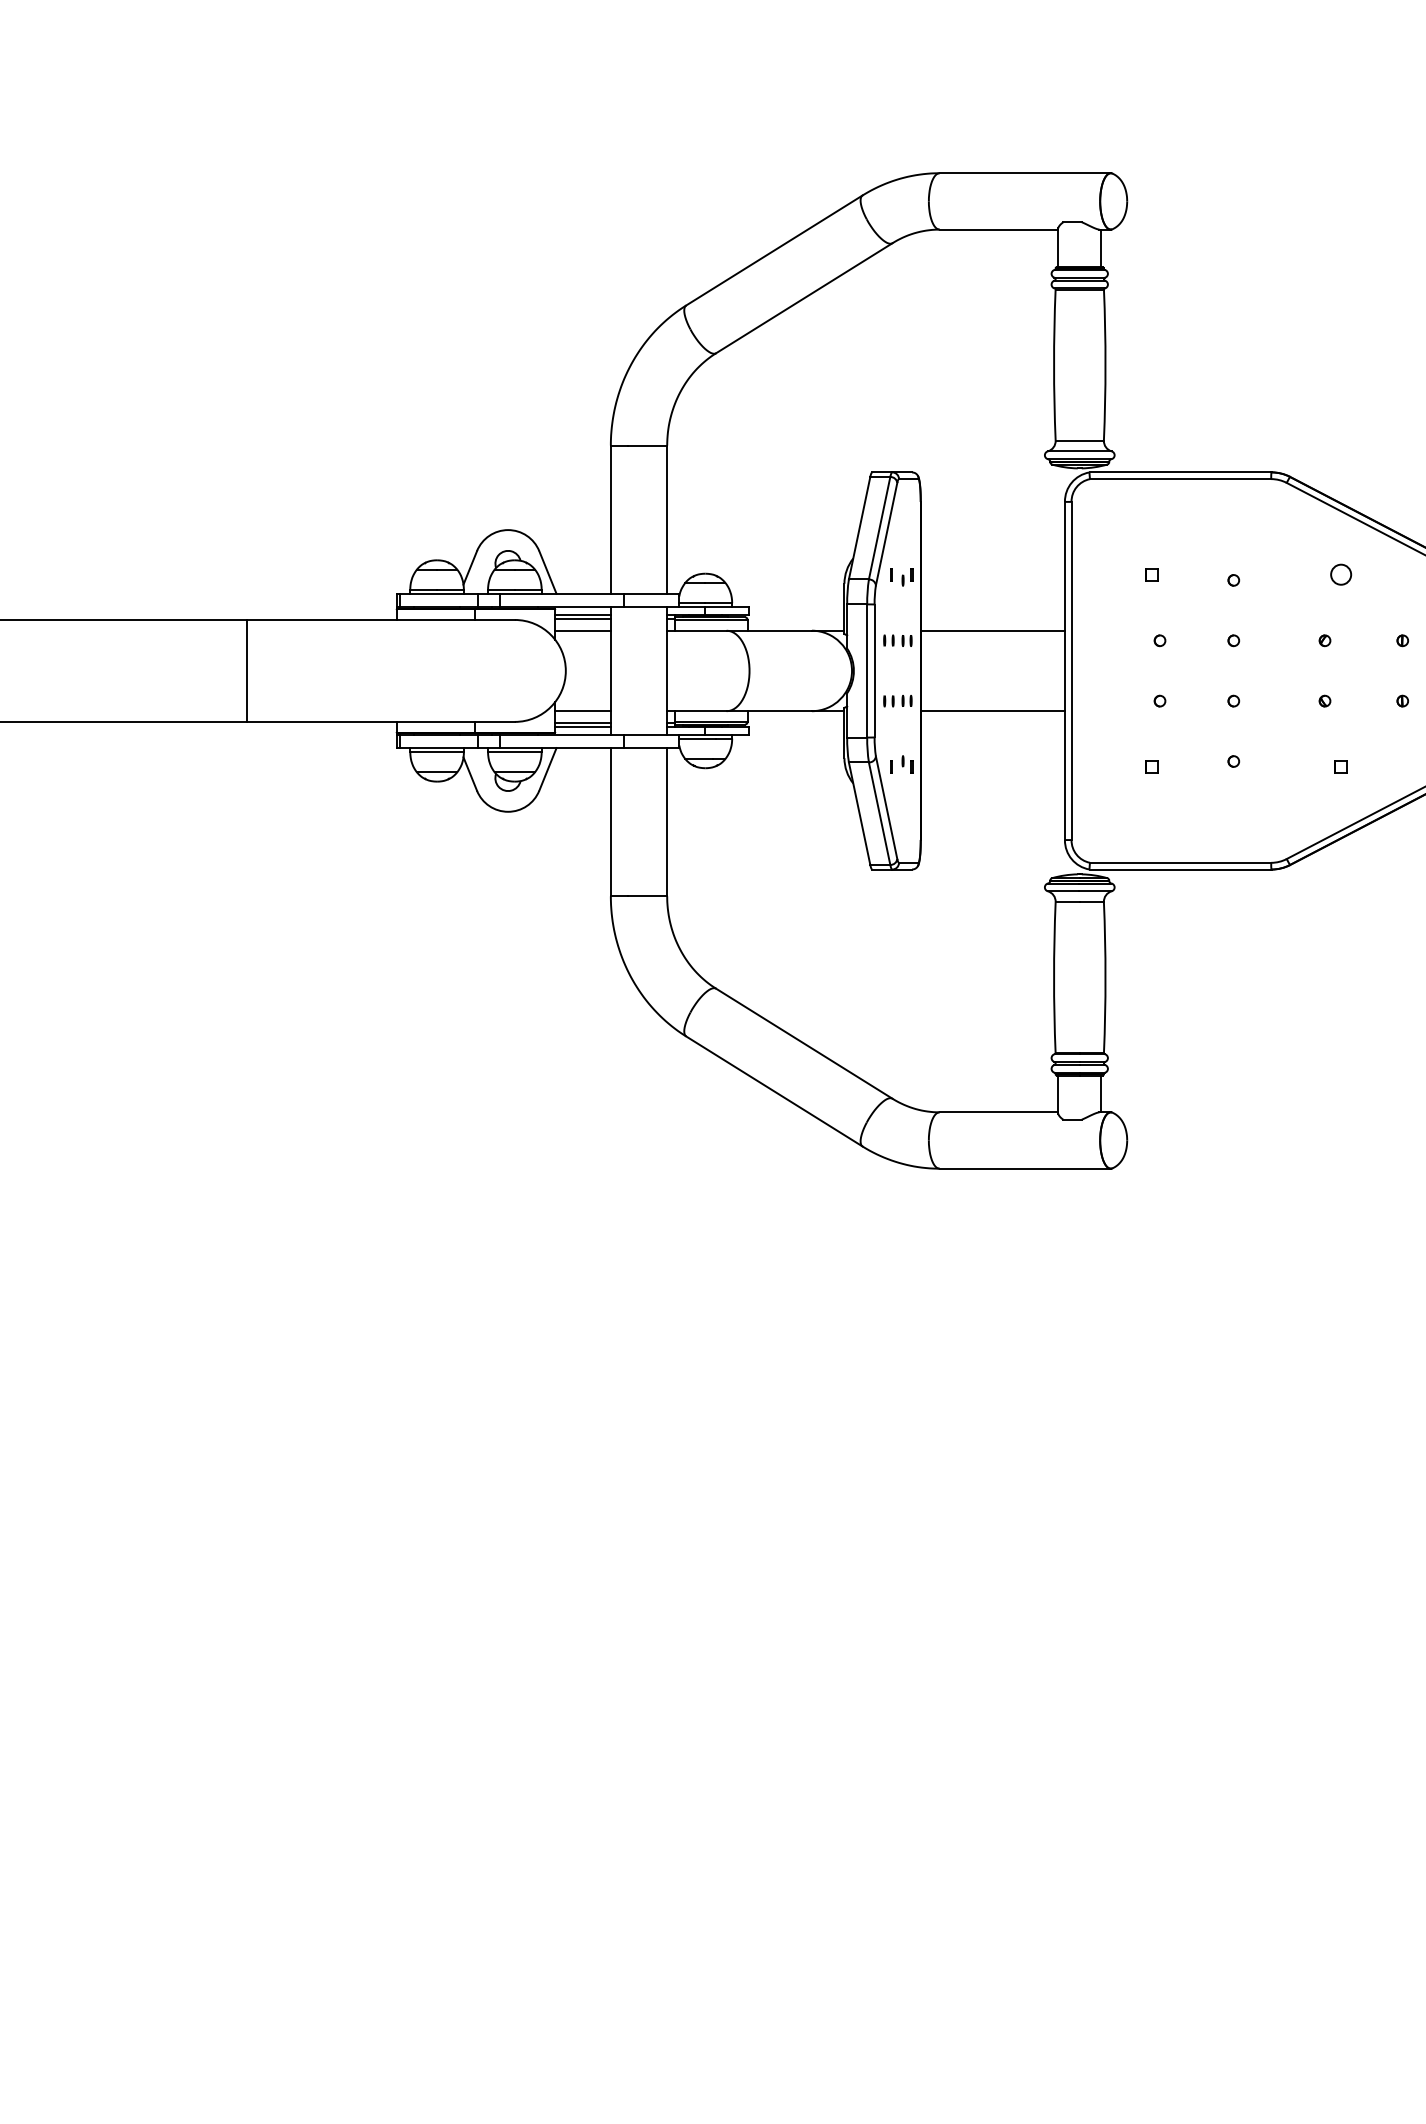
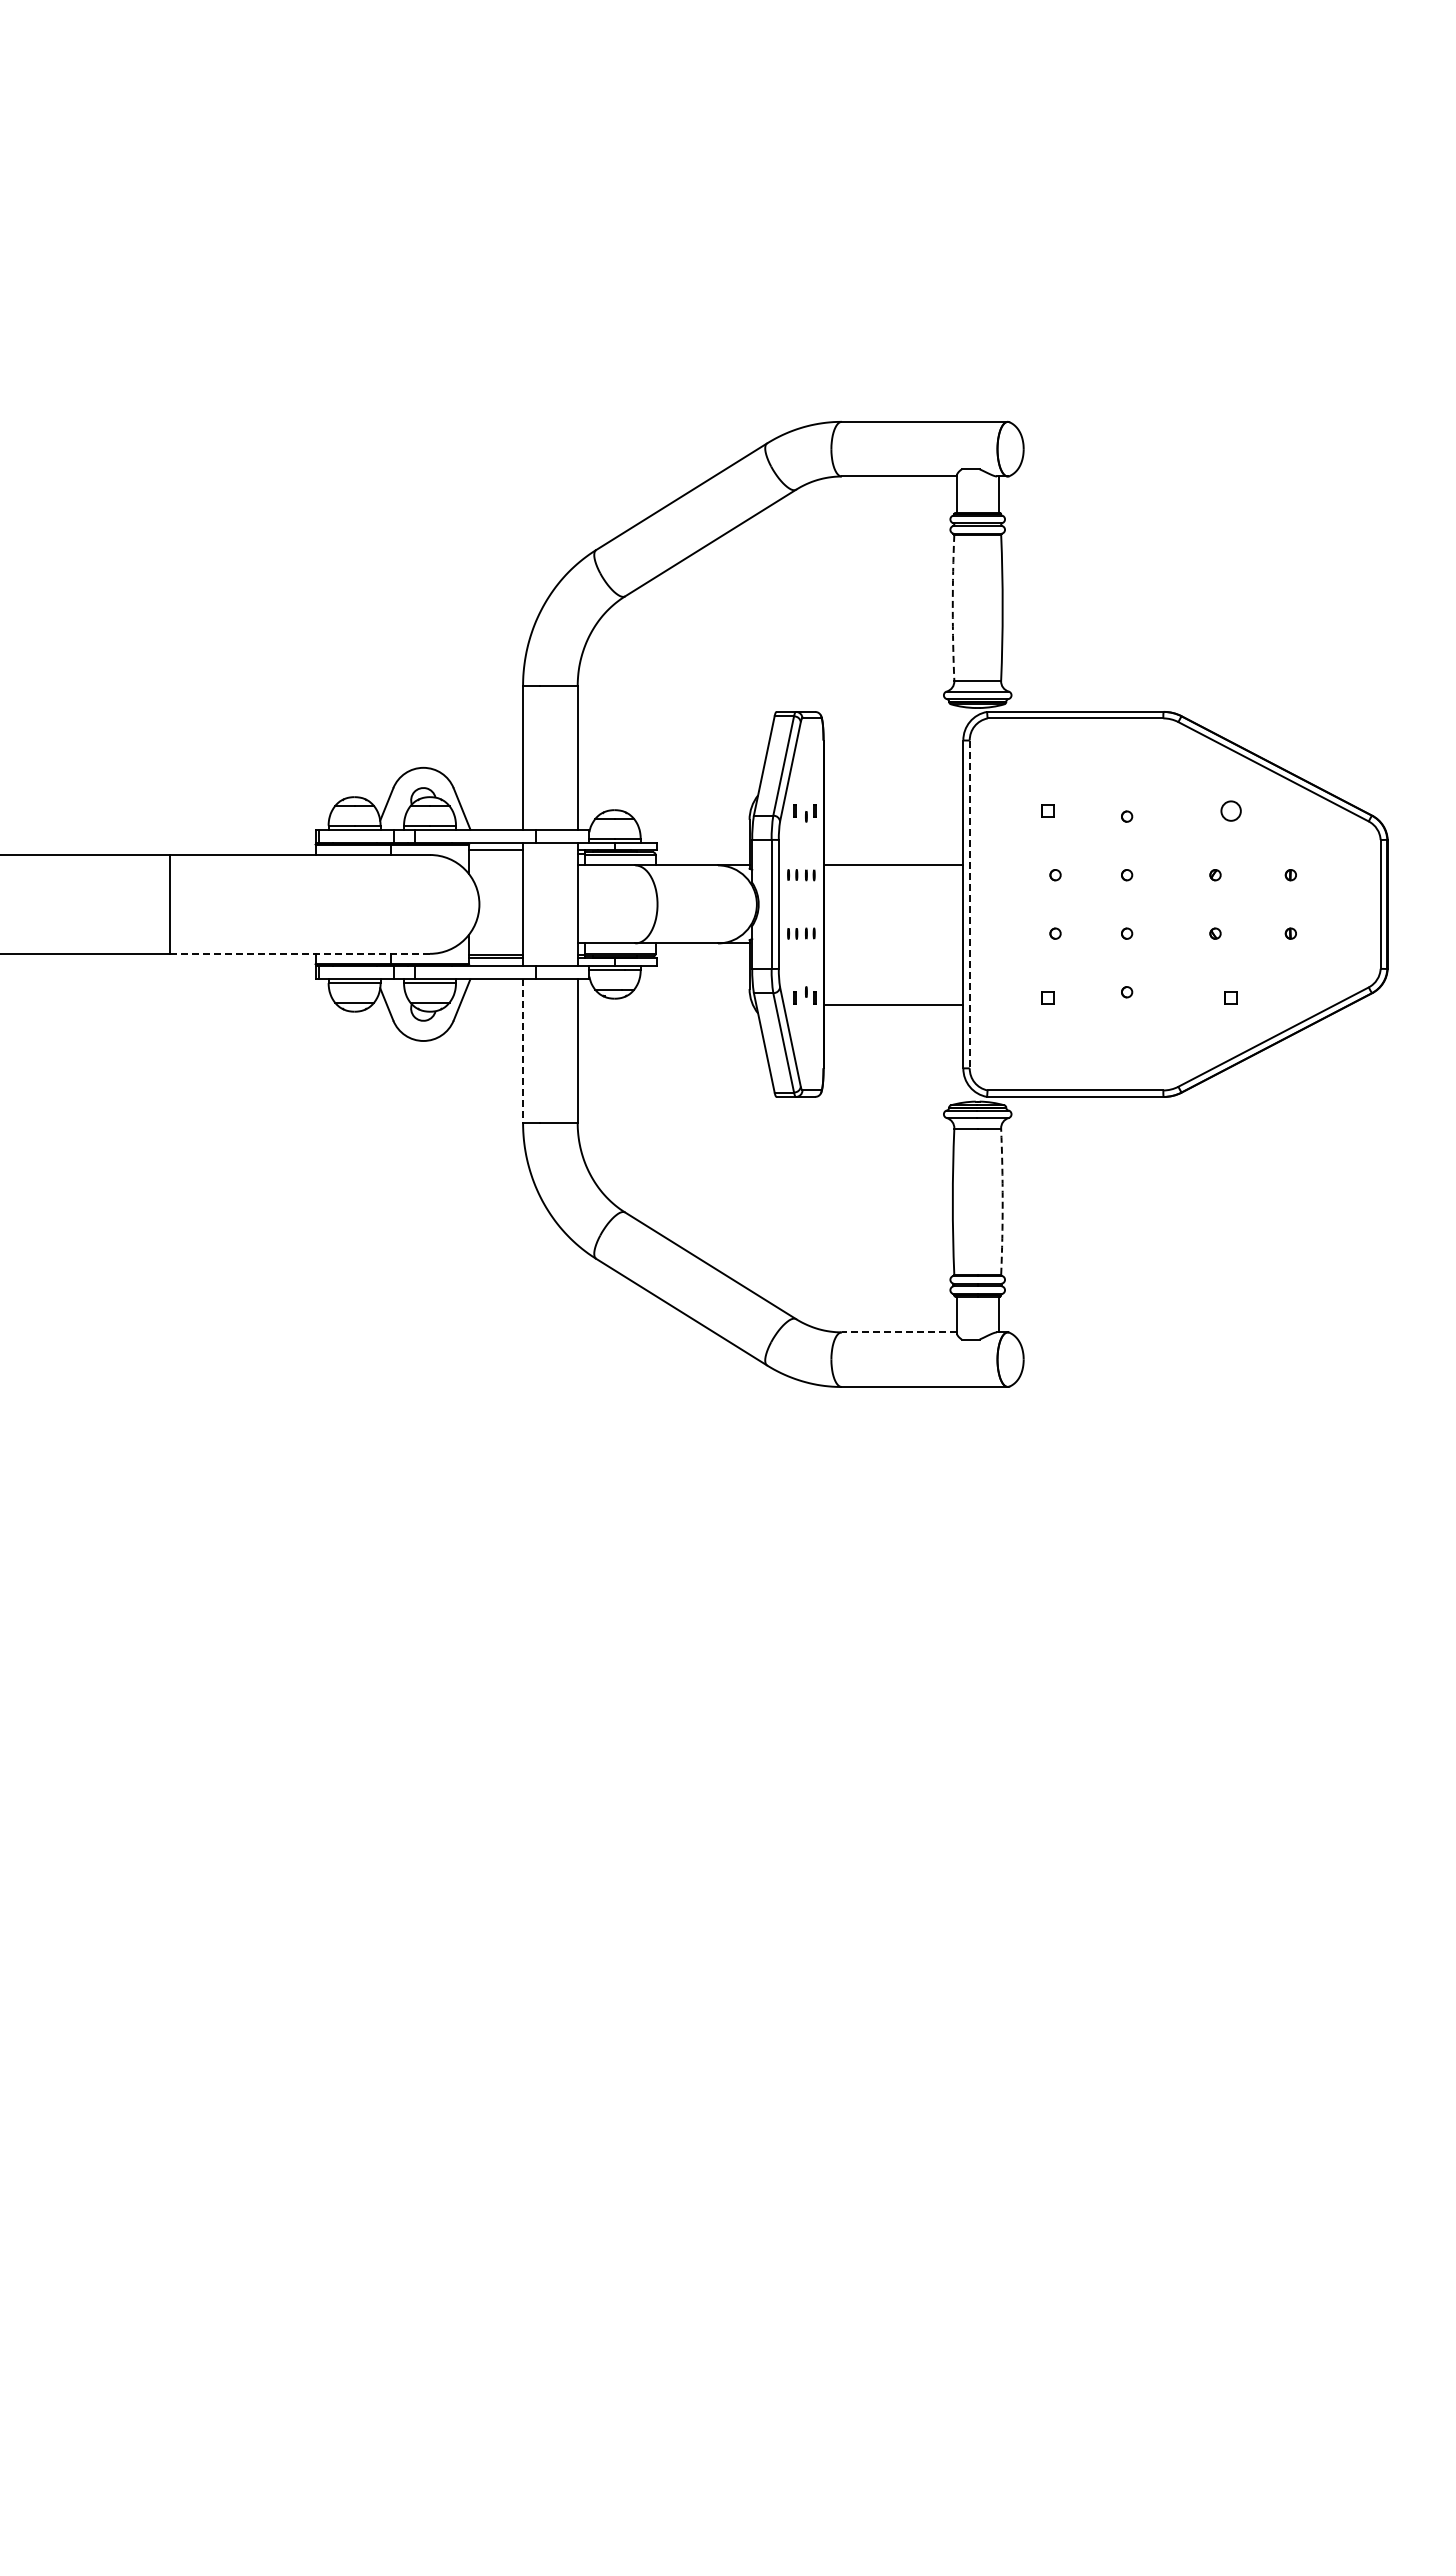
arc: (1053, 365) -> (952, 608), solid -> dashed
line: (583, 619) -> (496, 854), removed
line: (583, 630) -> (496, 865), removed
line: (1071, 671) -> (969, 904), solid -> dashed
line: (583, 711) -> (496, 943), removed
line: (992, 711) -> (893, 1005), moved
line: (381, 721) -> (300, 953), solid -> dashed
line: (611, 822) -> (523, 1051), solid -> dashed
arc: (1105, 977) -> (1002, 1201), solid -> dashed
line: (999, 1112) -> (899, 1332), solid -> dashed

